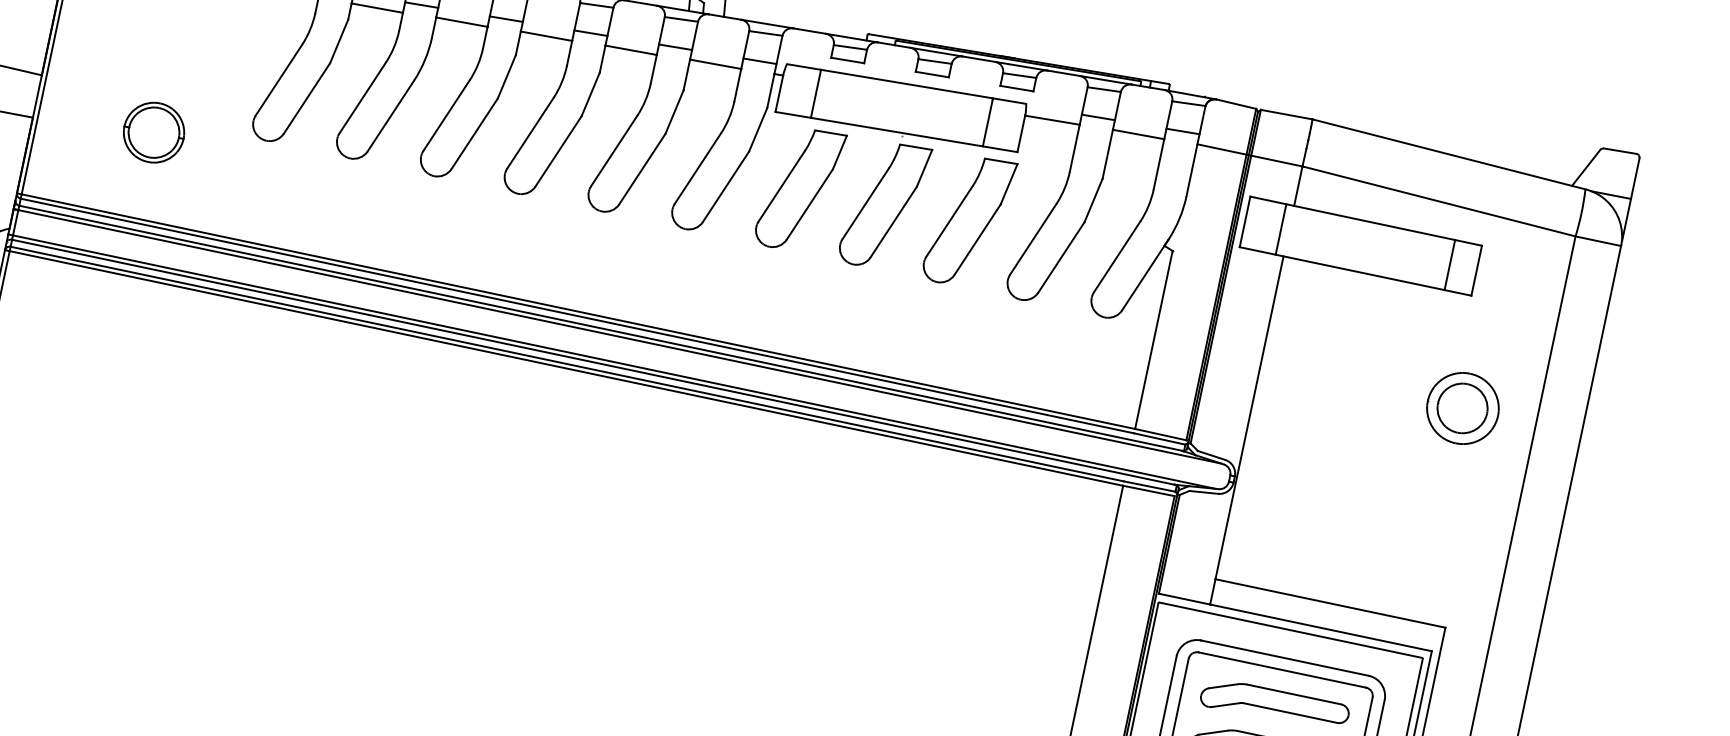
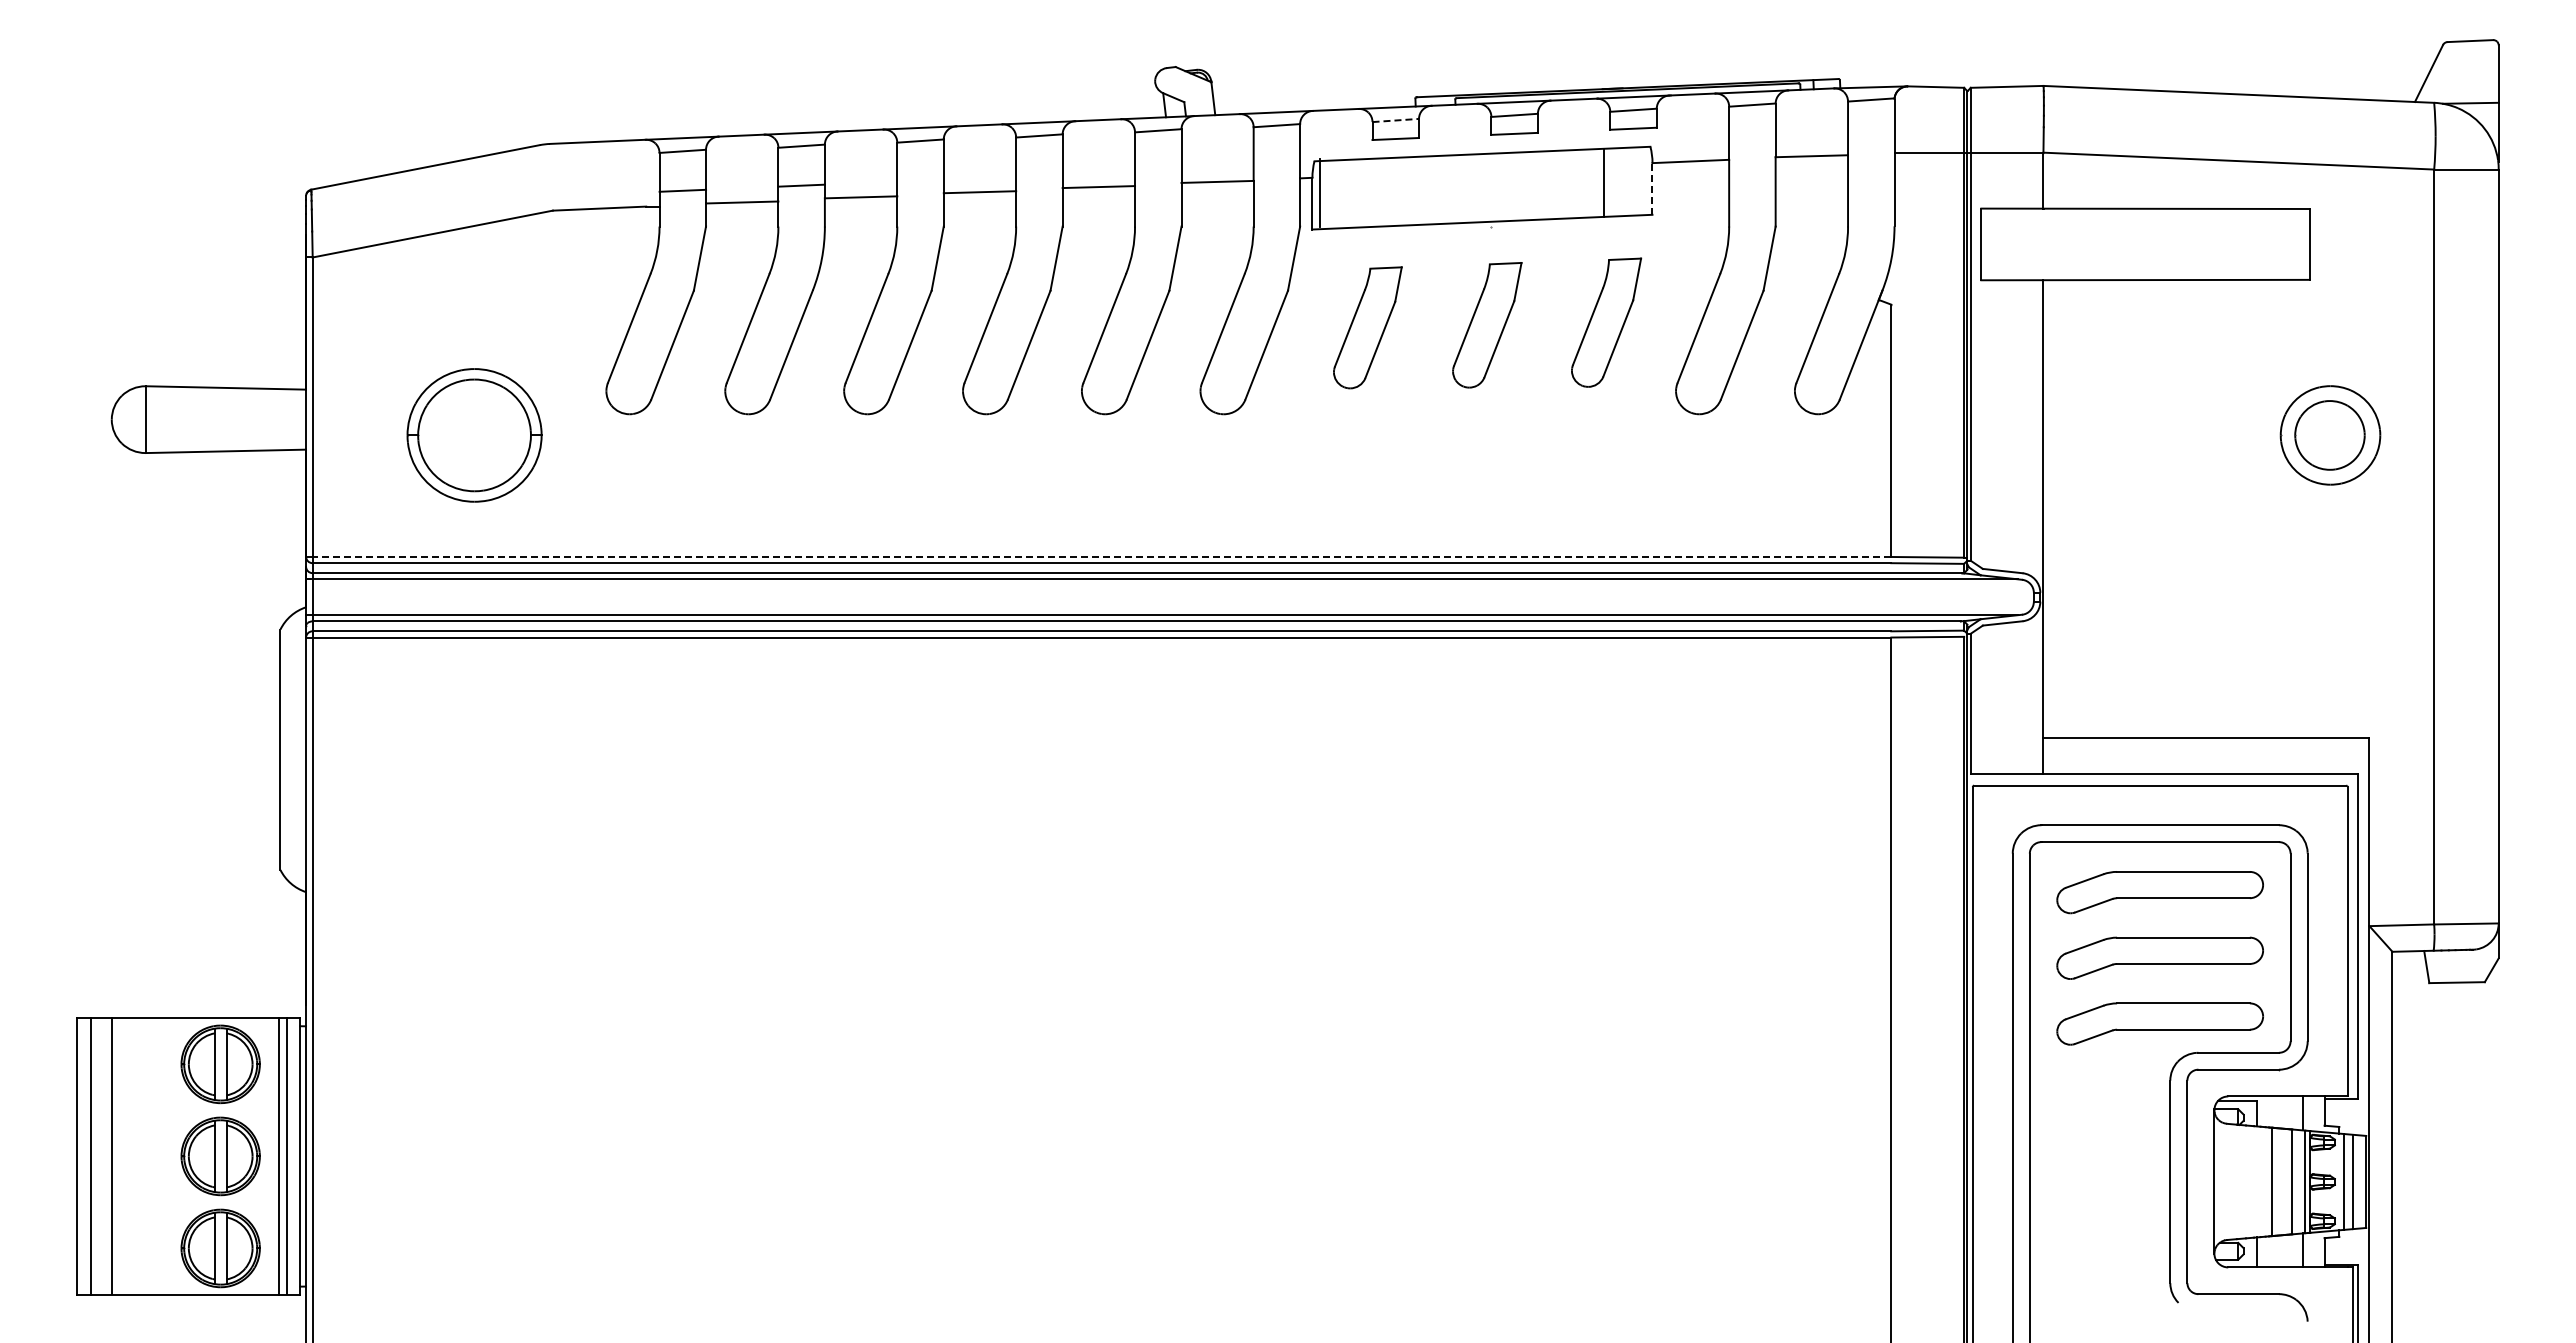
line: (506, 19) -> (920, 180), removed
line: (591, 33) -> (1039, 175), removed
line: (675, 47) -> (1158, 170), removed
line: (850, 47) -> (1396, 120), solid -> dashed
line: (759, 61) -> (1276, 165), removed
line: (816, 94) -> (1320, 193), moved
line: (1098, 117) -> (1752, 144), removed
line: (1183, 131) -> (1871, 139), removed
part: (153, 132) -> (474, 435), size x1.6
line: (1021, 133) -> (1652, 188), solid -> dashed
part: (799, 189) -> (1367, 327), size x0.7
part: (884, 205) -> (1487, 325), size x0.7
part: (969, 221) -> (1606, 322), size x0.7
line: (1281, 229) -> (2032, 244), removed
line: (1449, 264) -> (2271, 243), removed
line: (578, 311) -> (1101, 556), solid -> dashed

